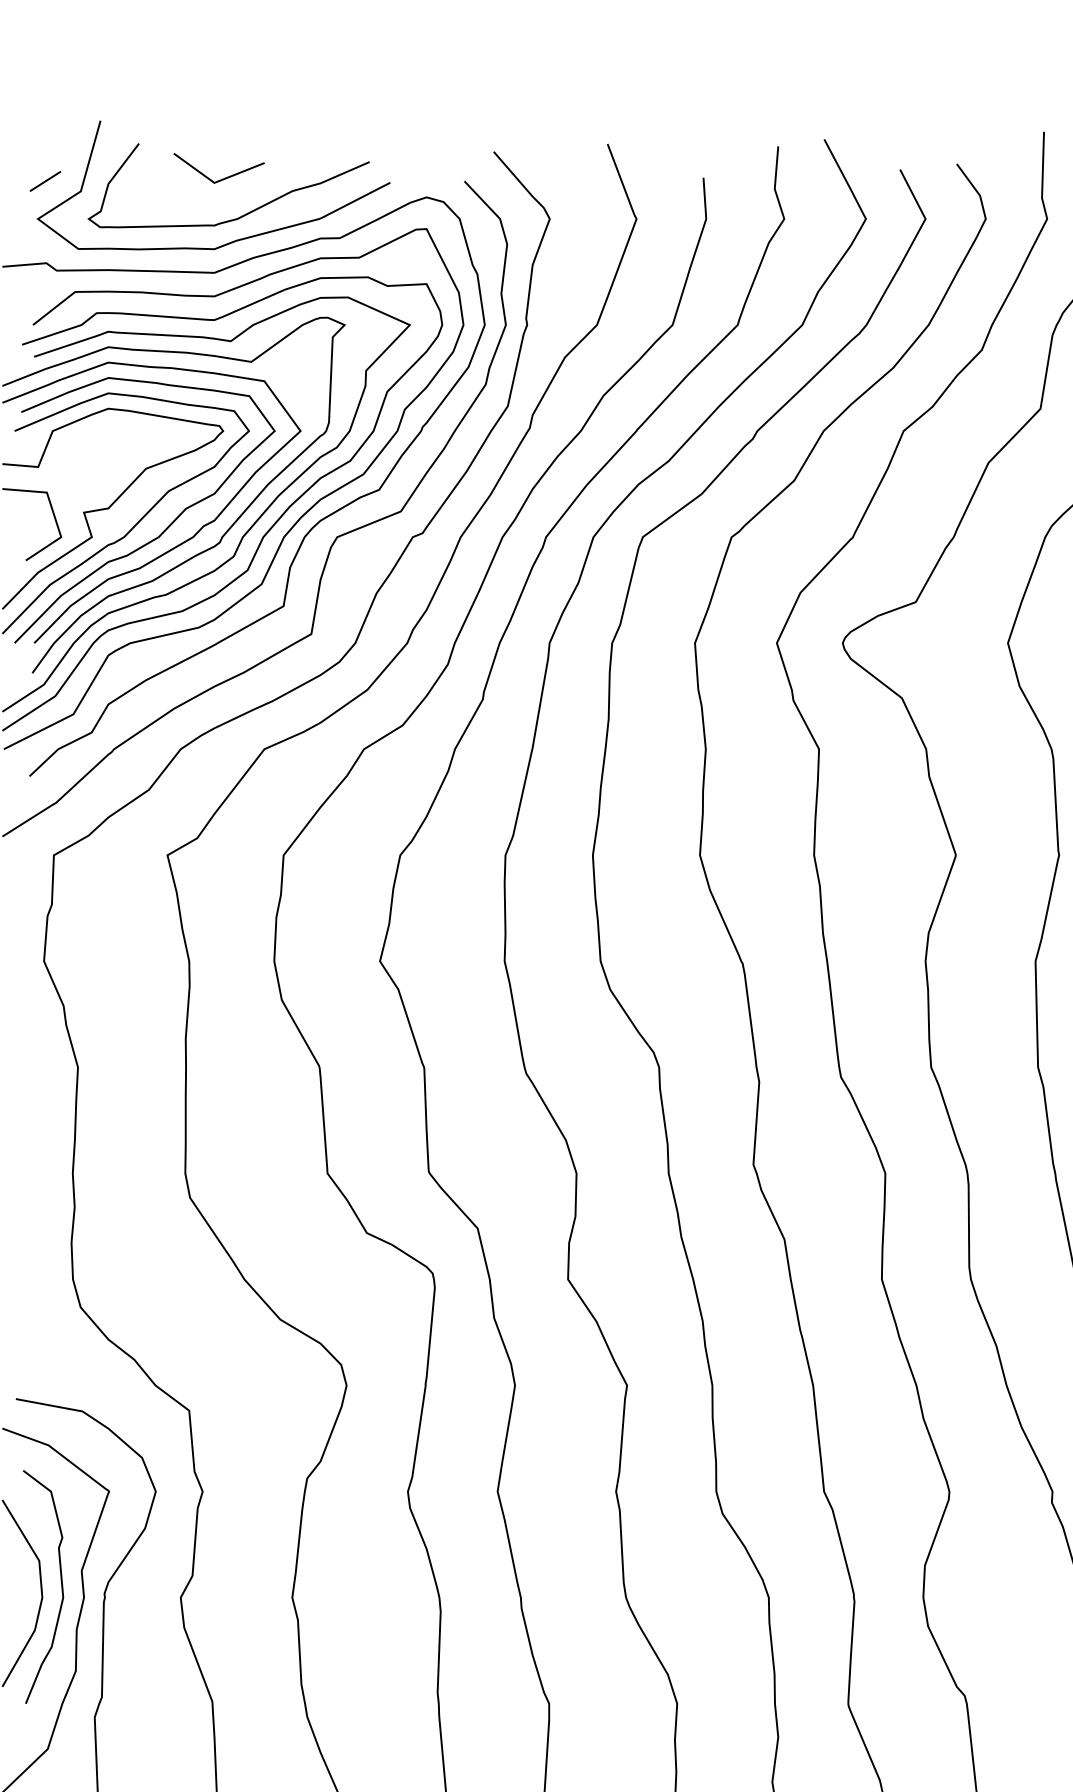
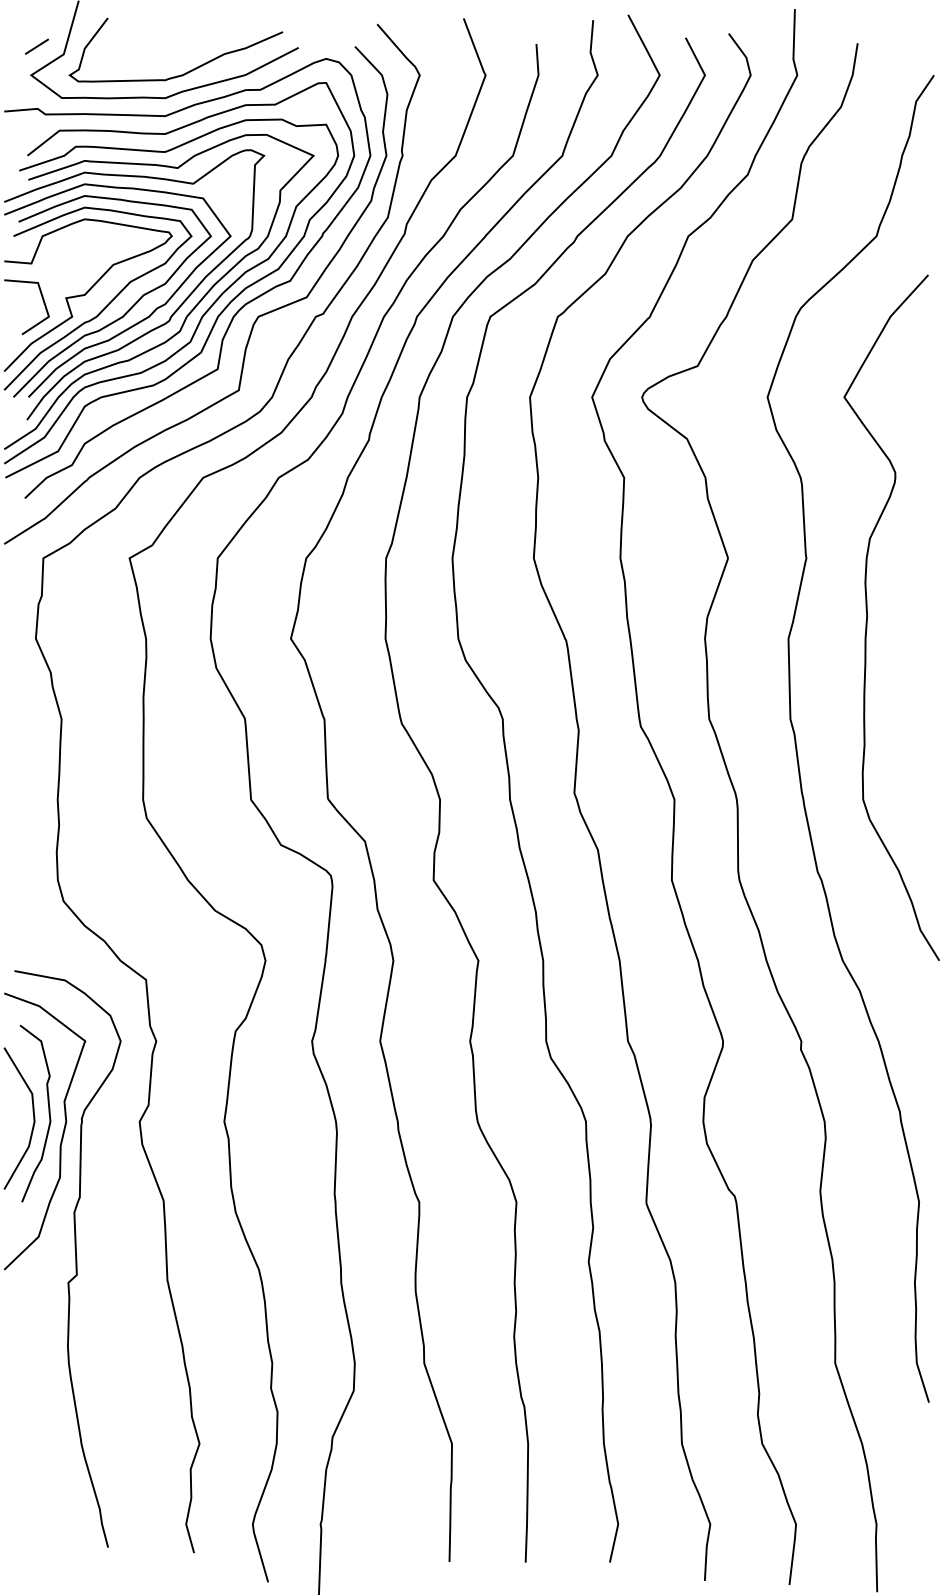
line: (221, 178) -> (170, 44), removed

